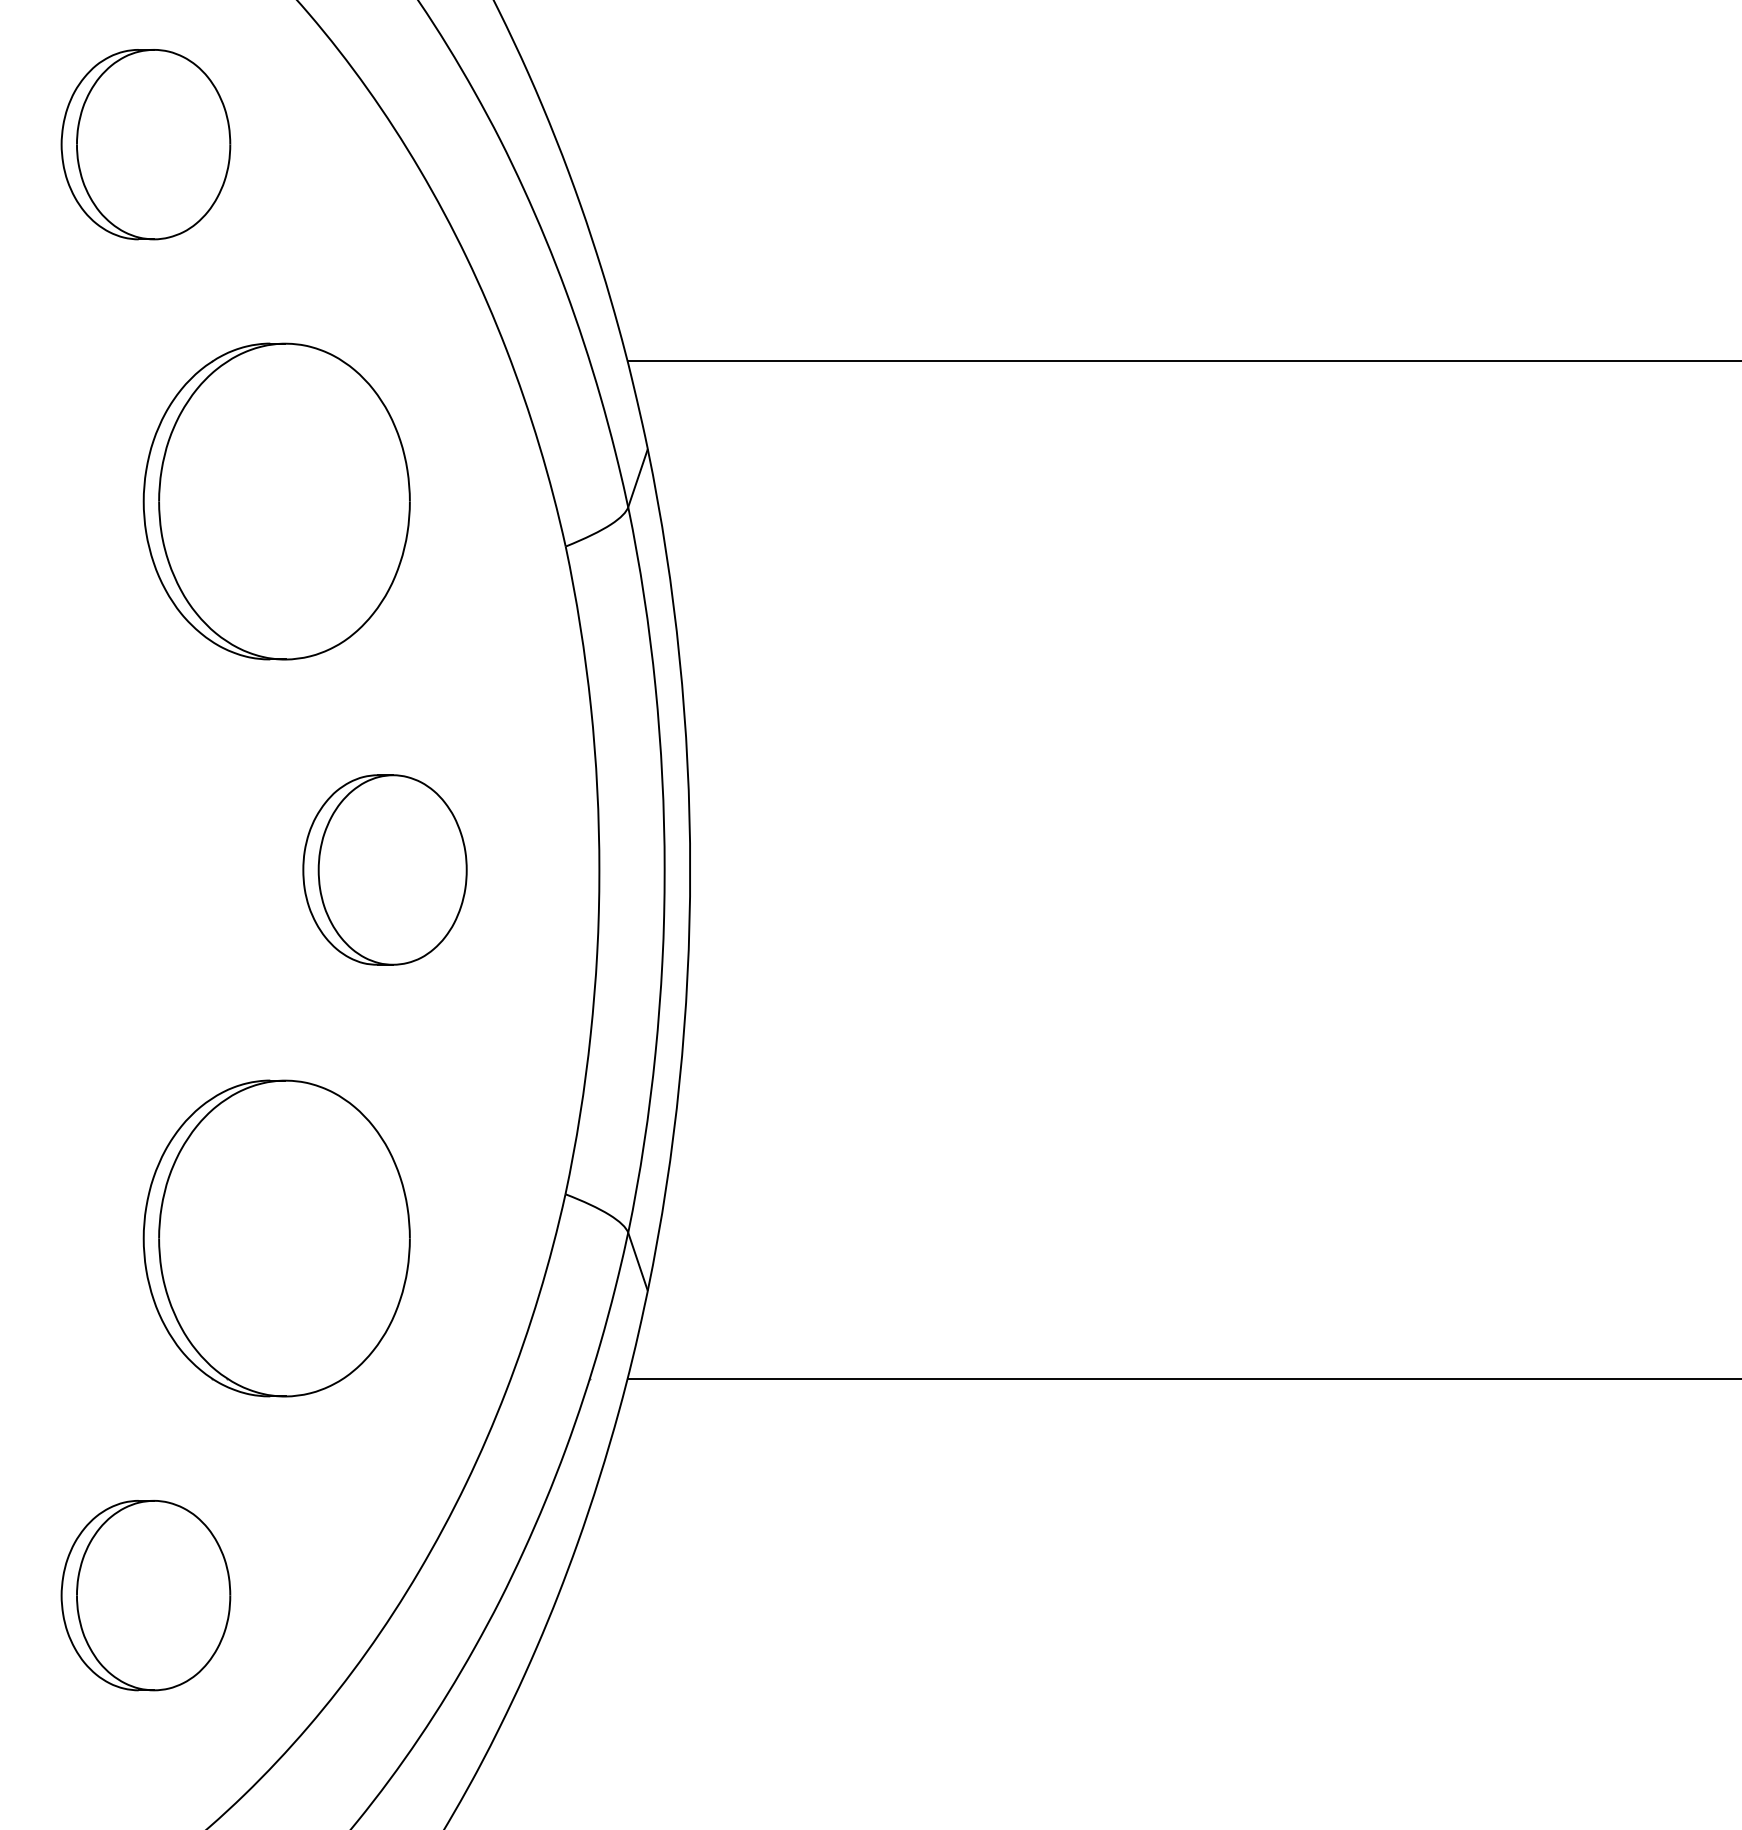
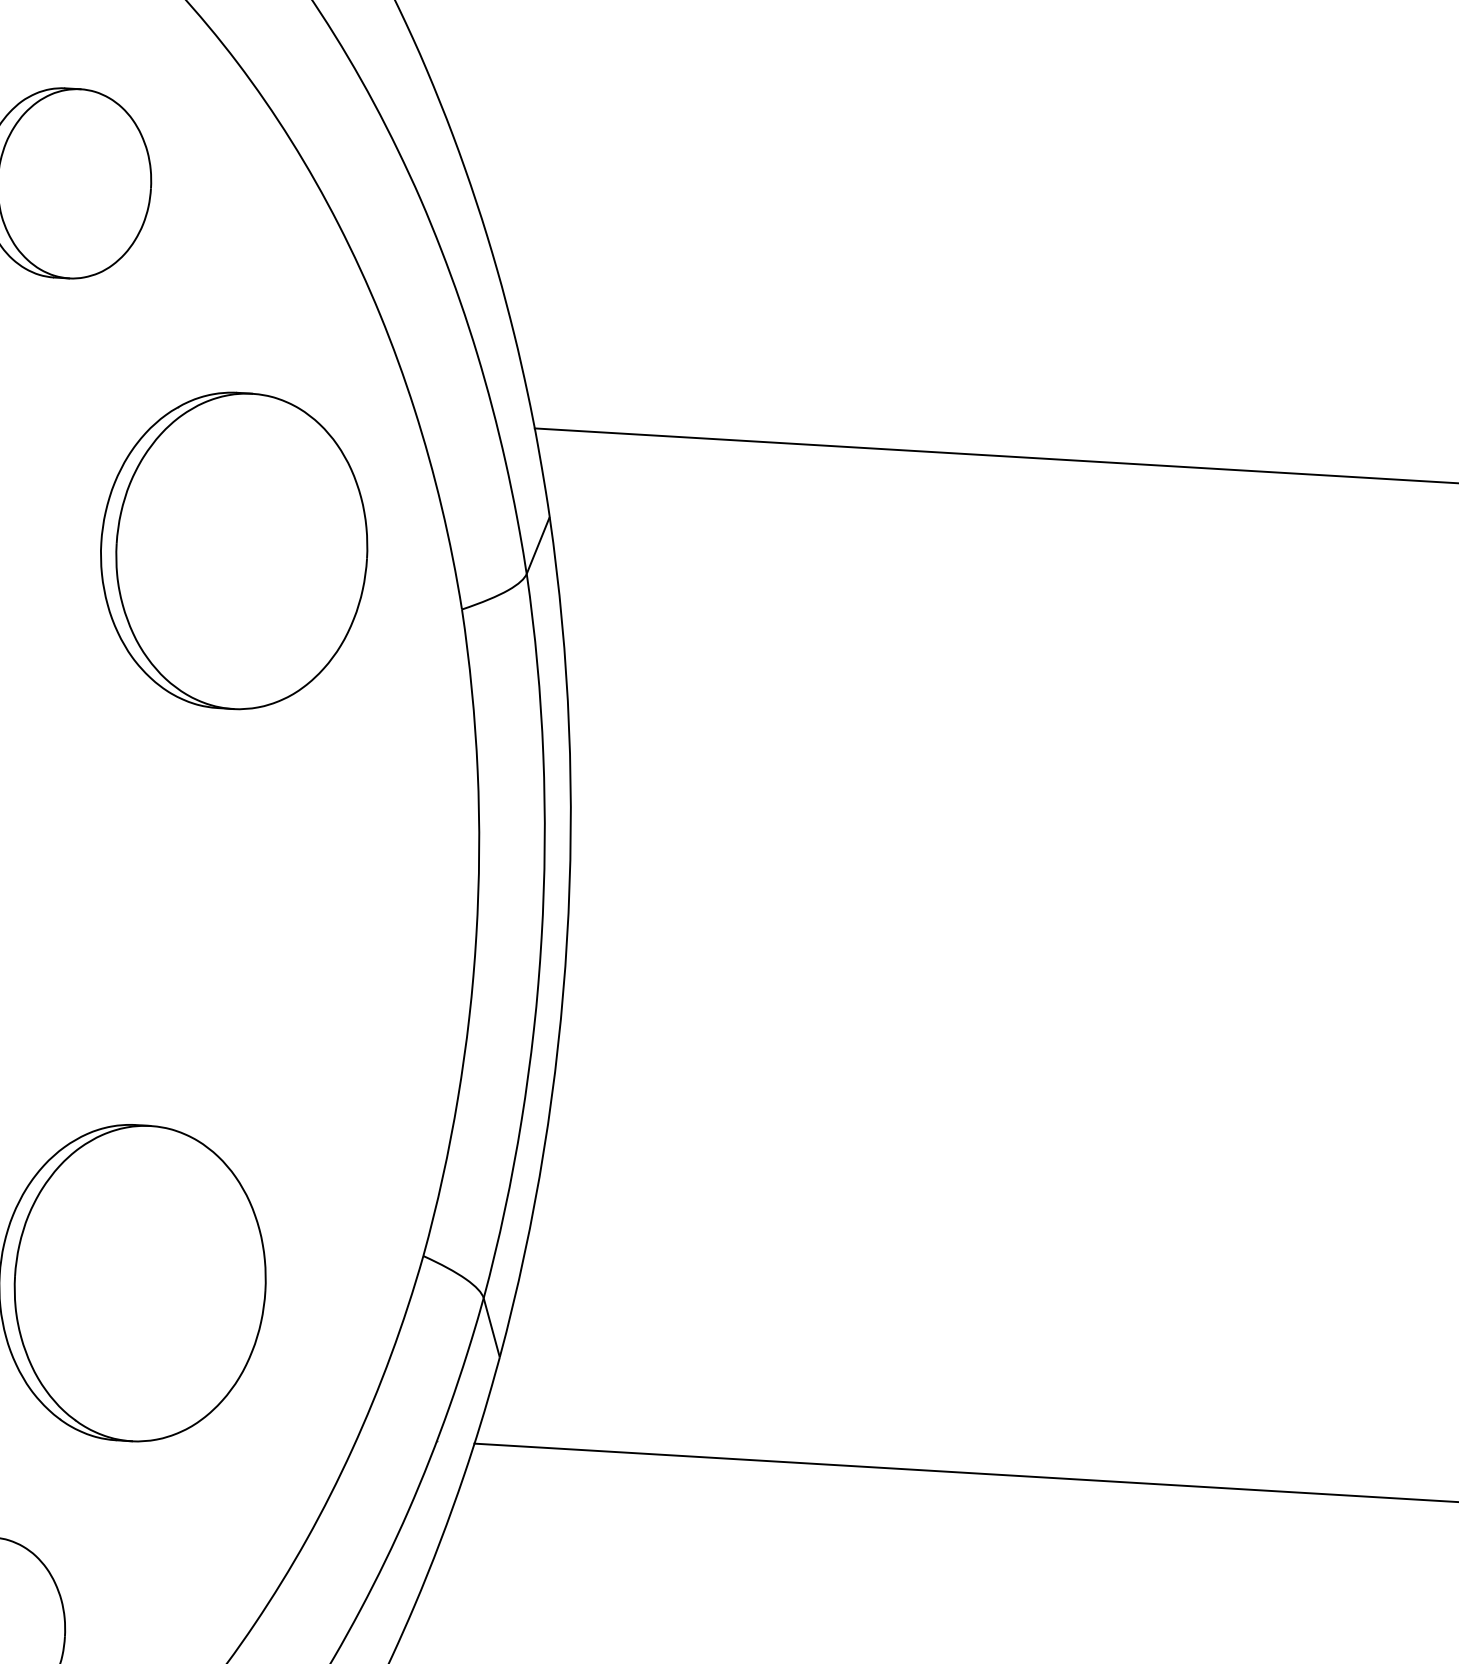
part: (276, 501) -> (233, 550), moved
part: (384, 869) -> (261, 921), removed

